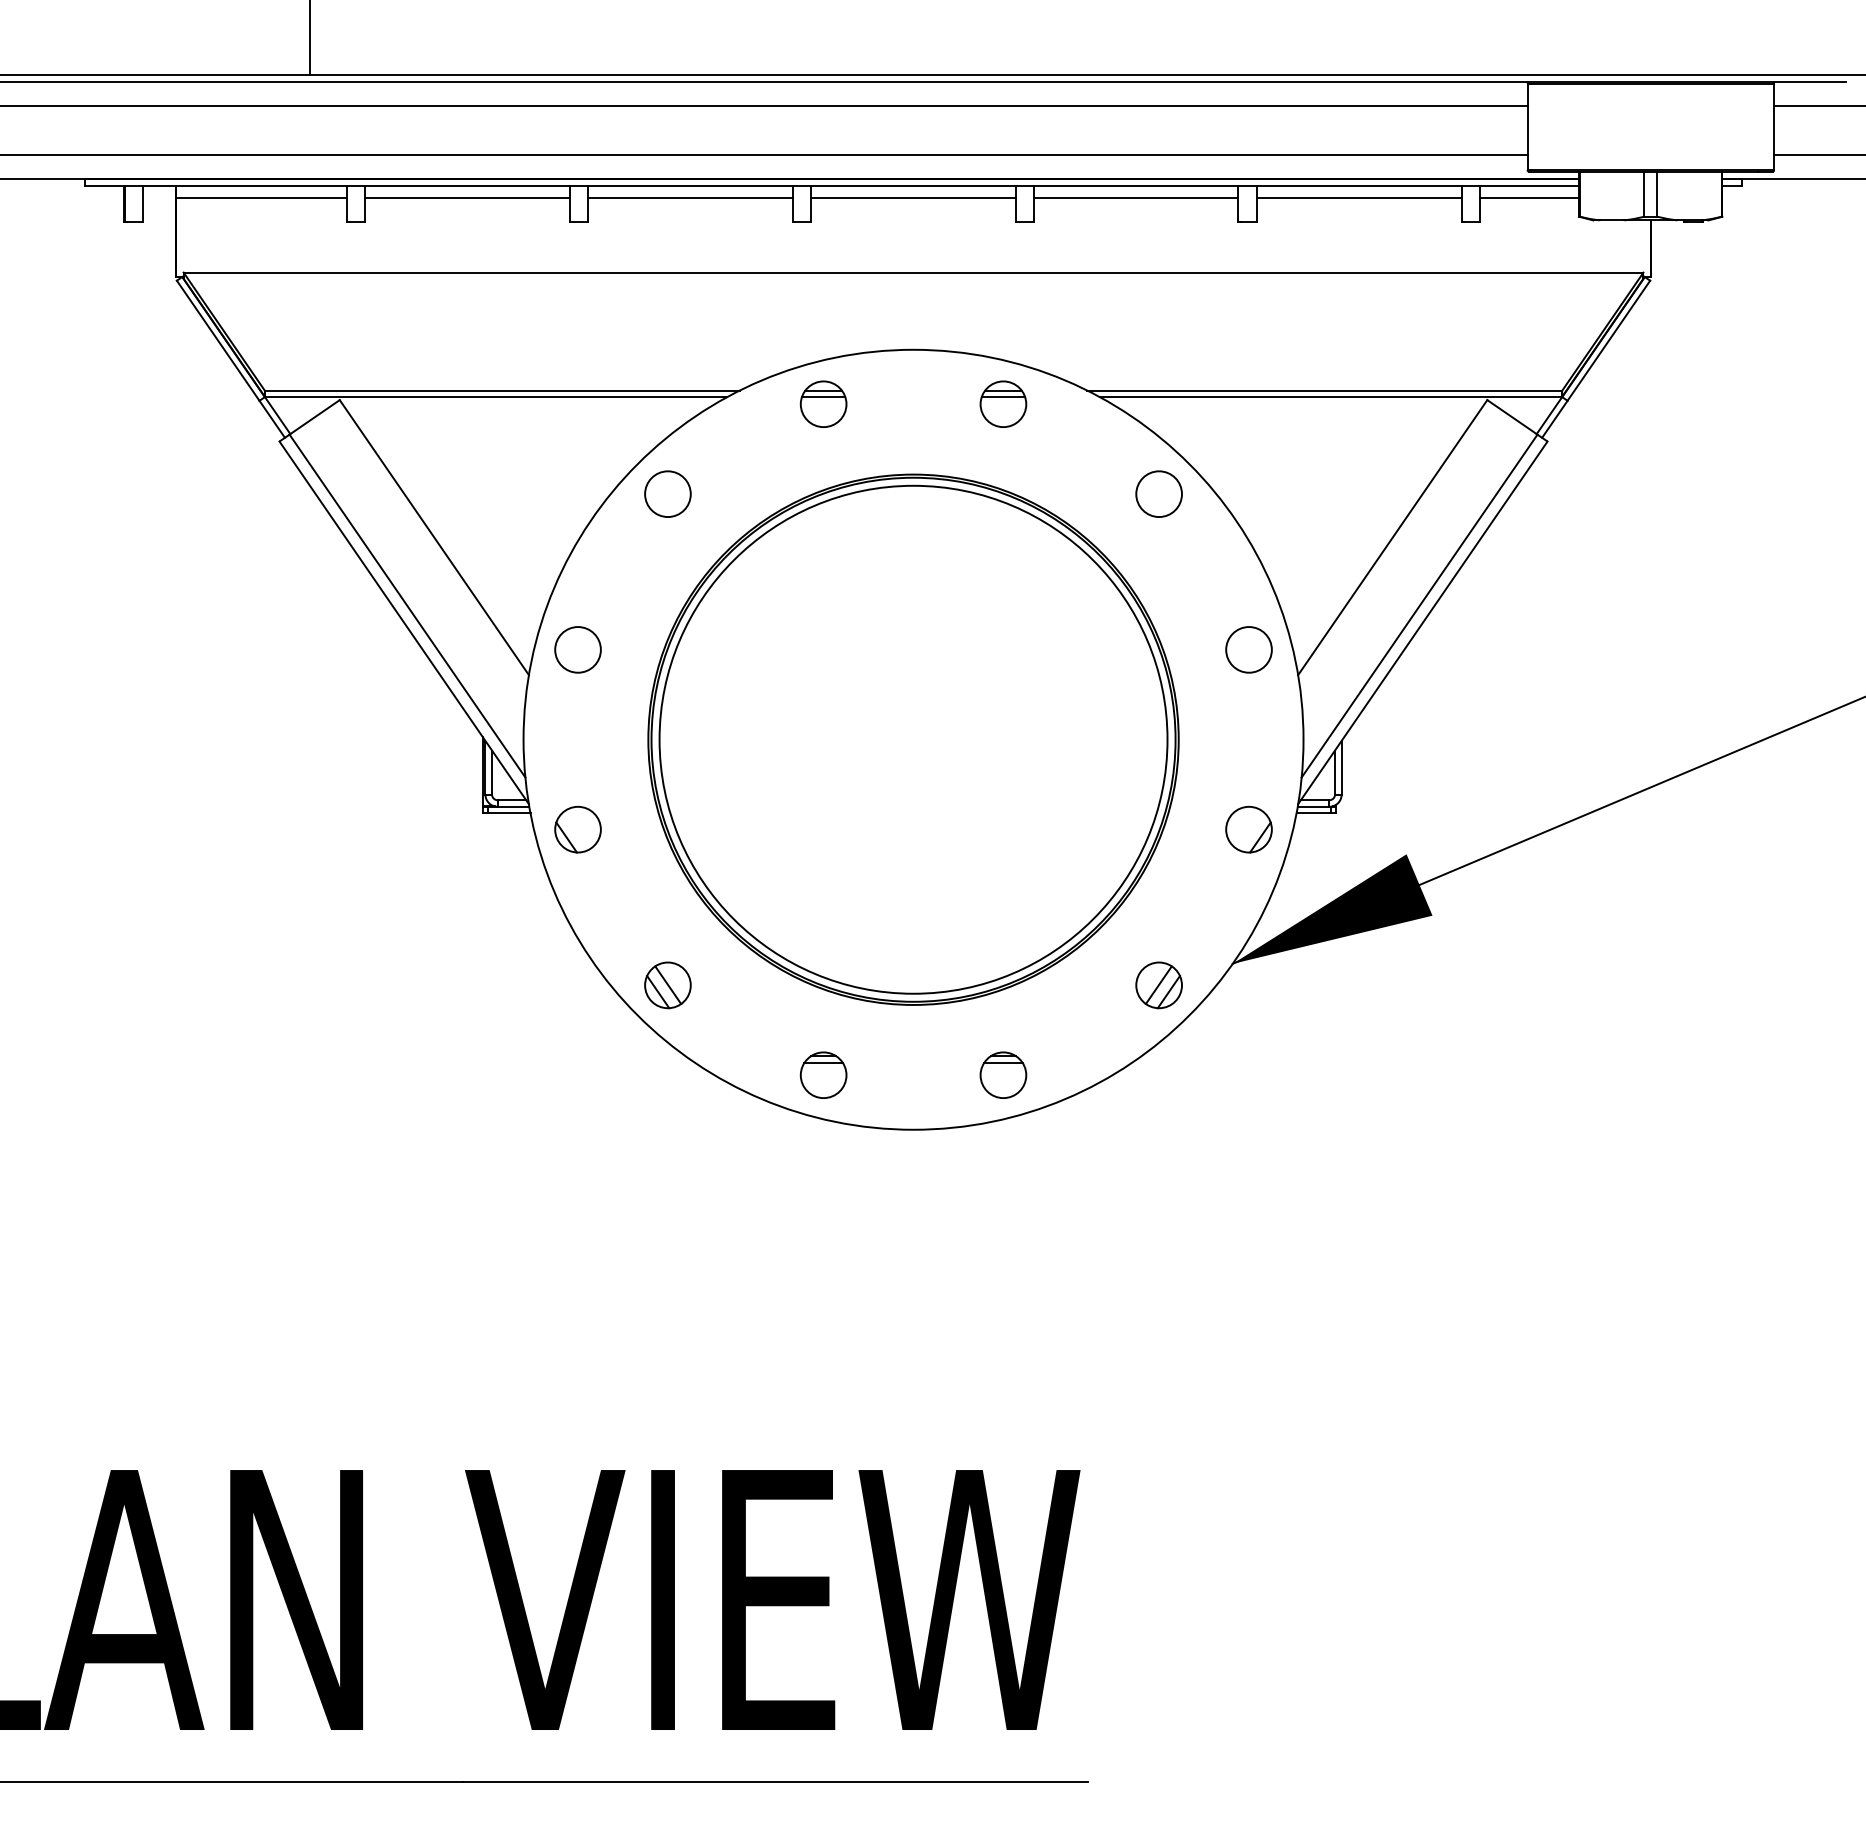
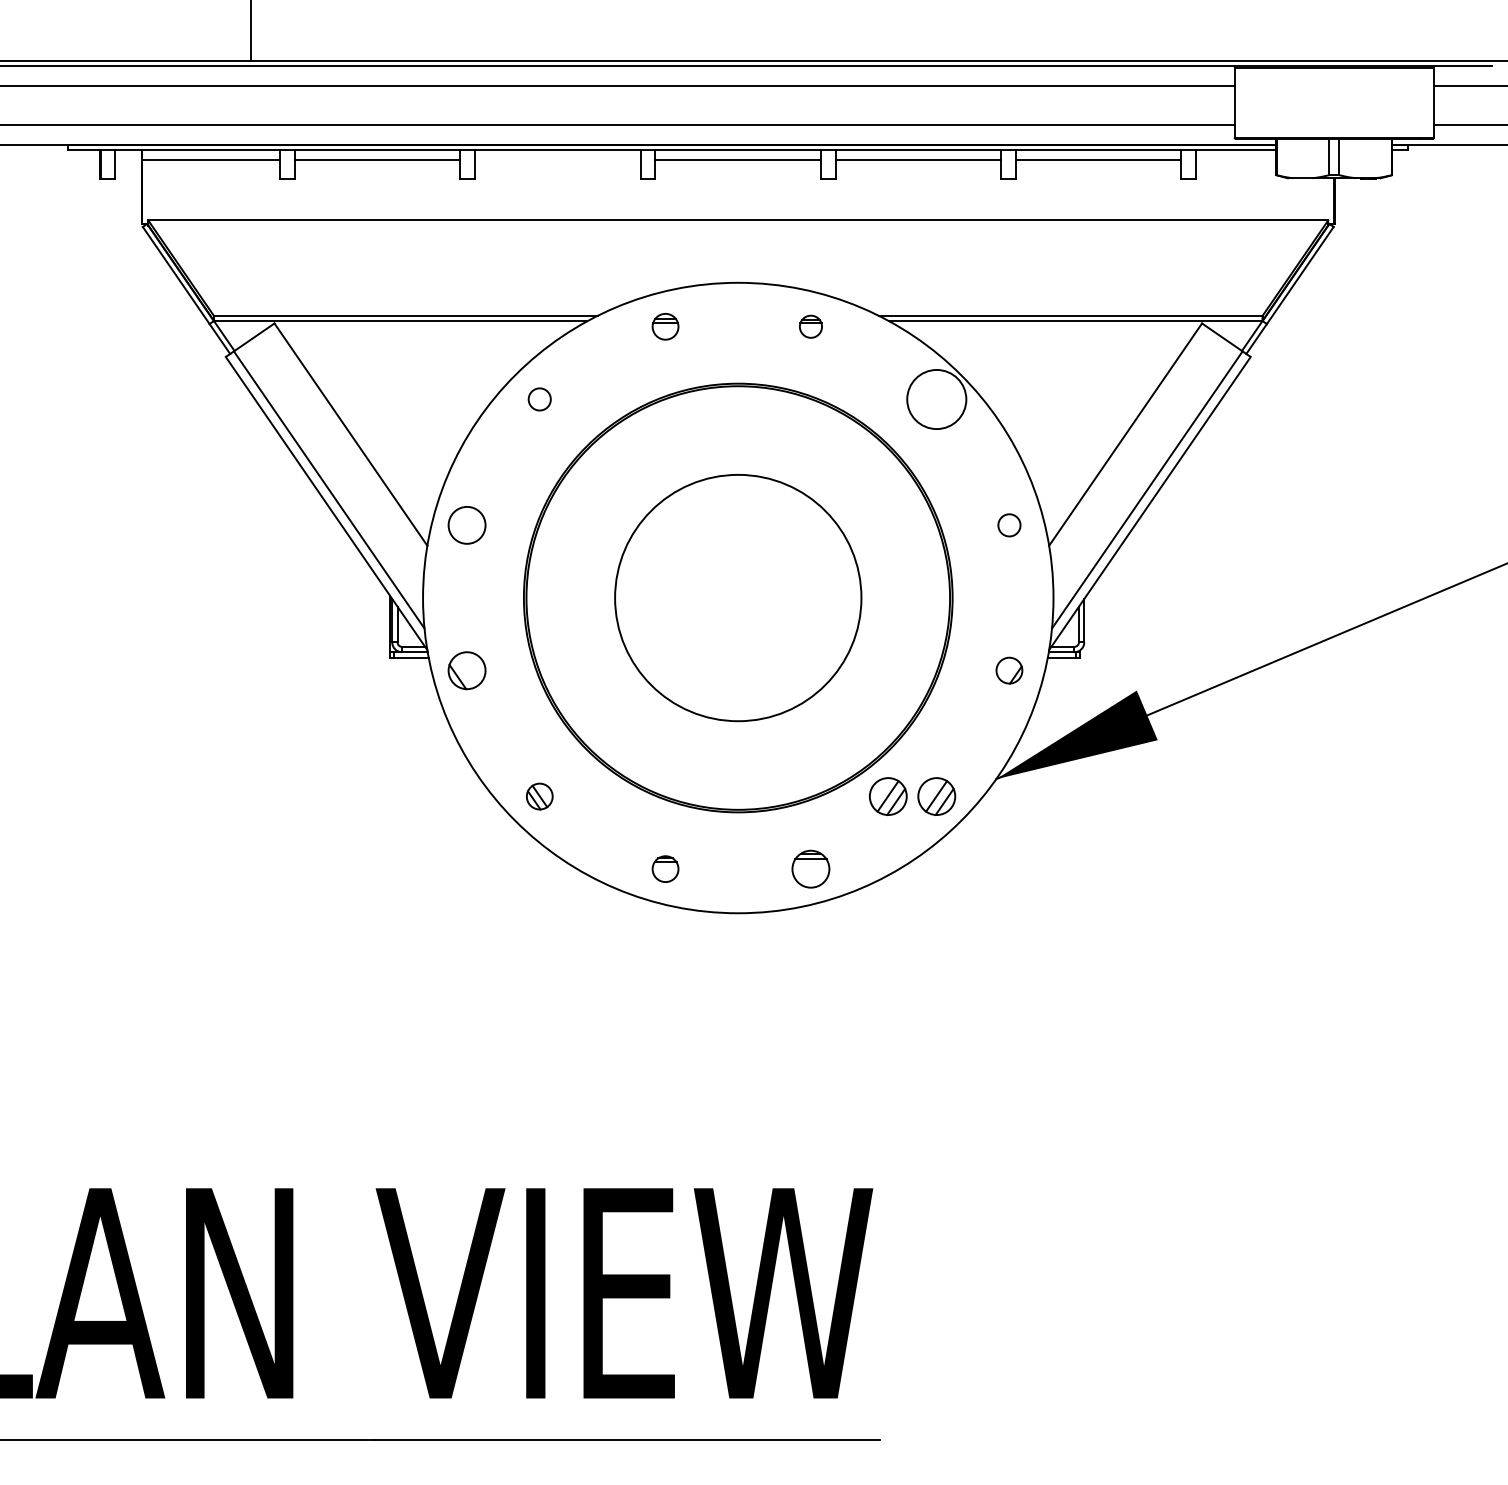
line: (690, 198) -> (557, 160), removed
line: (1529, 198) -> (1236, 160), removed
part: (823, 403) -> (665, 326), size x0.7
part: (1003, 403) -> (810, 326), size x0.6
circle: (667, 493) -> (539, 398), size x0.6
circle: (1158, 494) -> (936, 399), size x1.6
circle: (1248, 649) -> (1009, 525), size x0.6
circle: (913, 739) -> (738, 597), size x0.6
part: (1248, 829) -> (1009, 670), size x0.7
part: (667, 985) -> (539, 796), size x0.7
part: (1098, 985) -> (887, 796), added
part: (823, 1074) -> (665, 868), size x0.7

